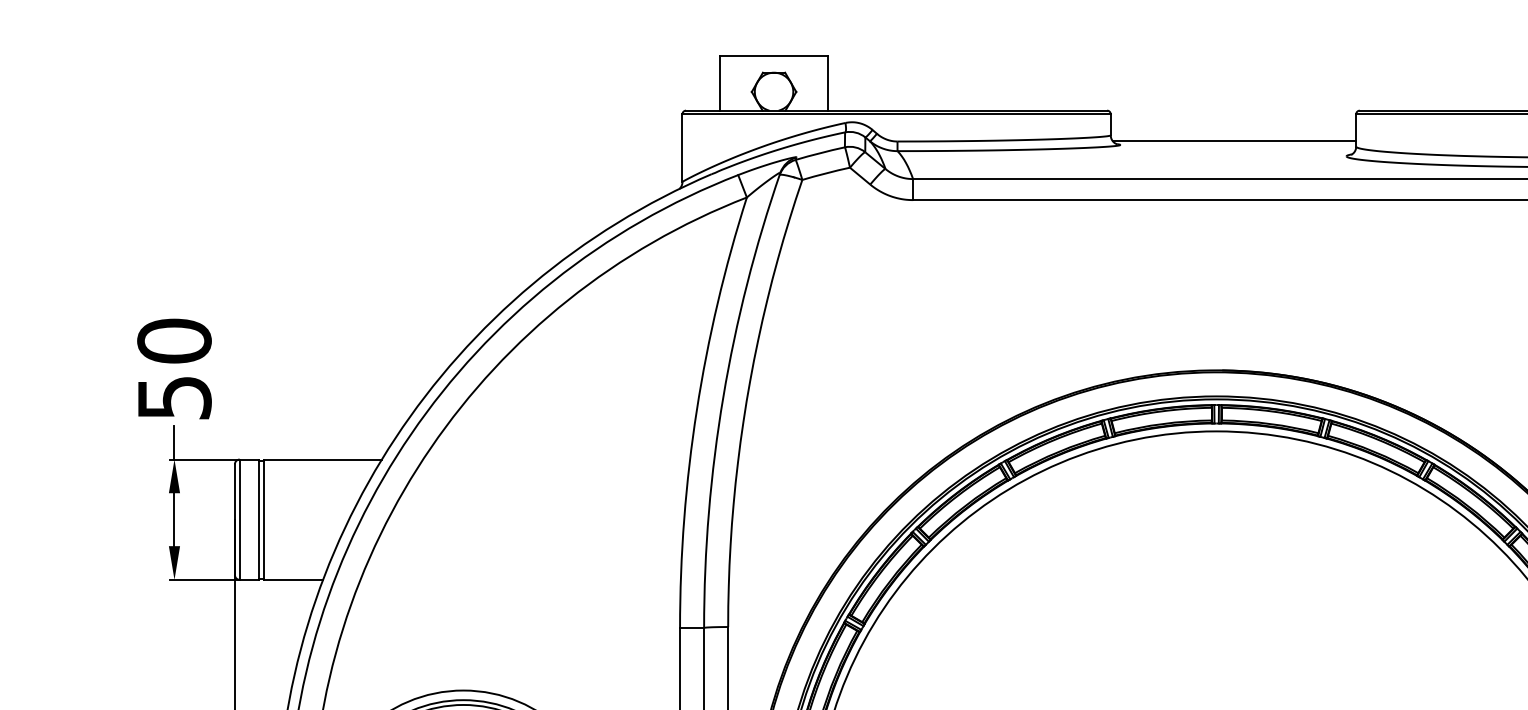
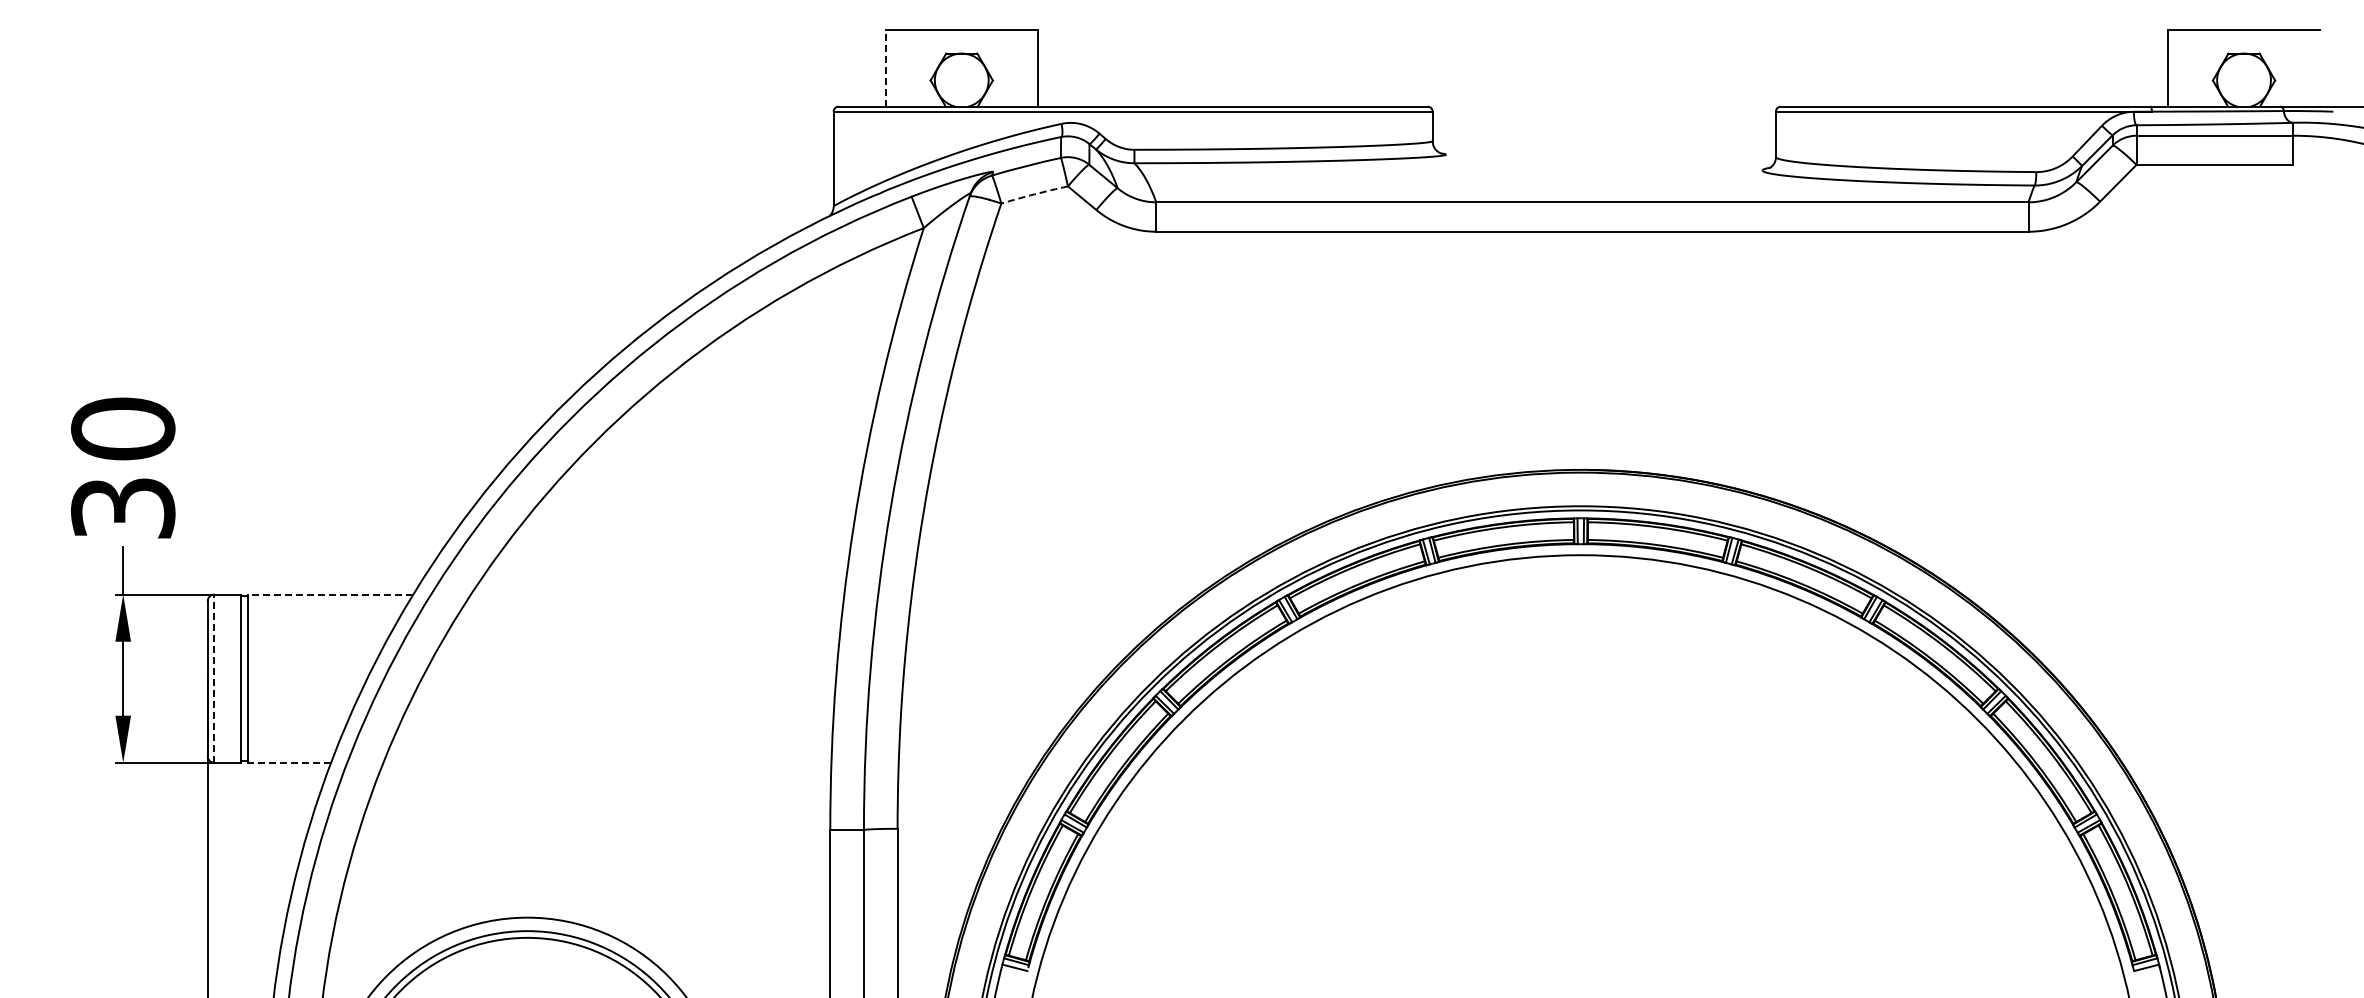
line: (720, 82) -> (886, 67), solid -> dashed
line: (1234, 141) -> (1605, 149), removed
arc: (826, 173) -> (1034, 194), solid -> dashed
text: (174, 397) -> (123, 508), 50 -> 30
line: (322, 459) -> (330, 594), solid -> dashed
line: (239, 519) -> (214, 678), solid -> dashed
line: (293, 579) -> (289, 762), solid -> dashed

